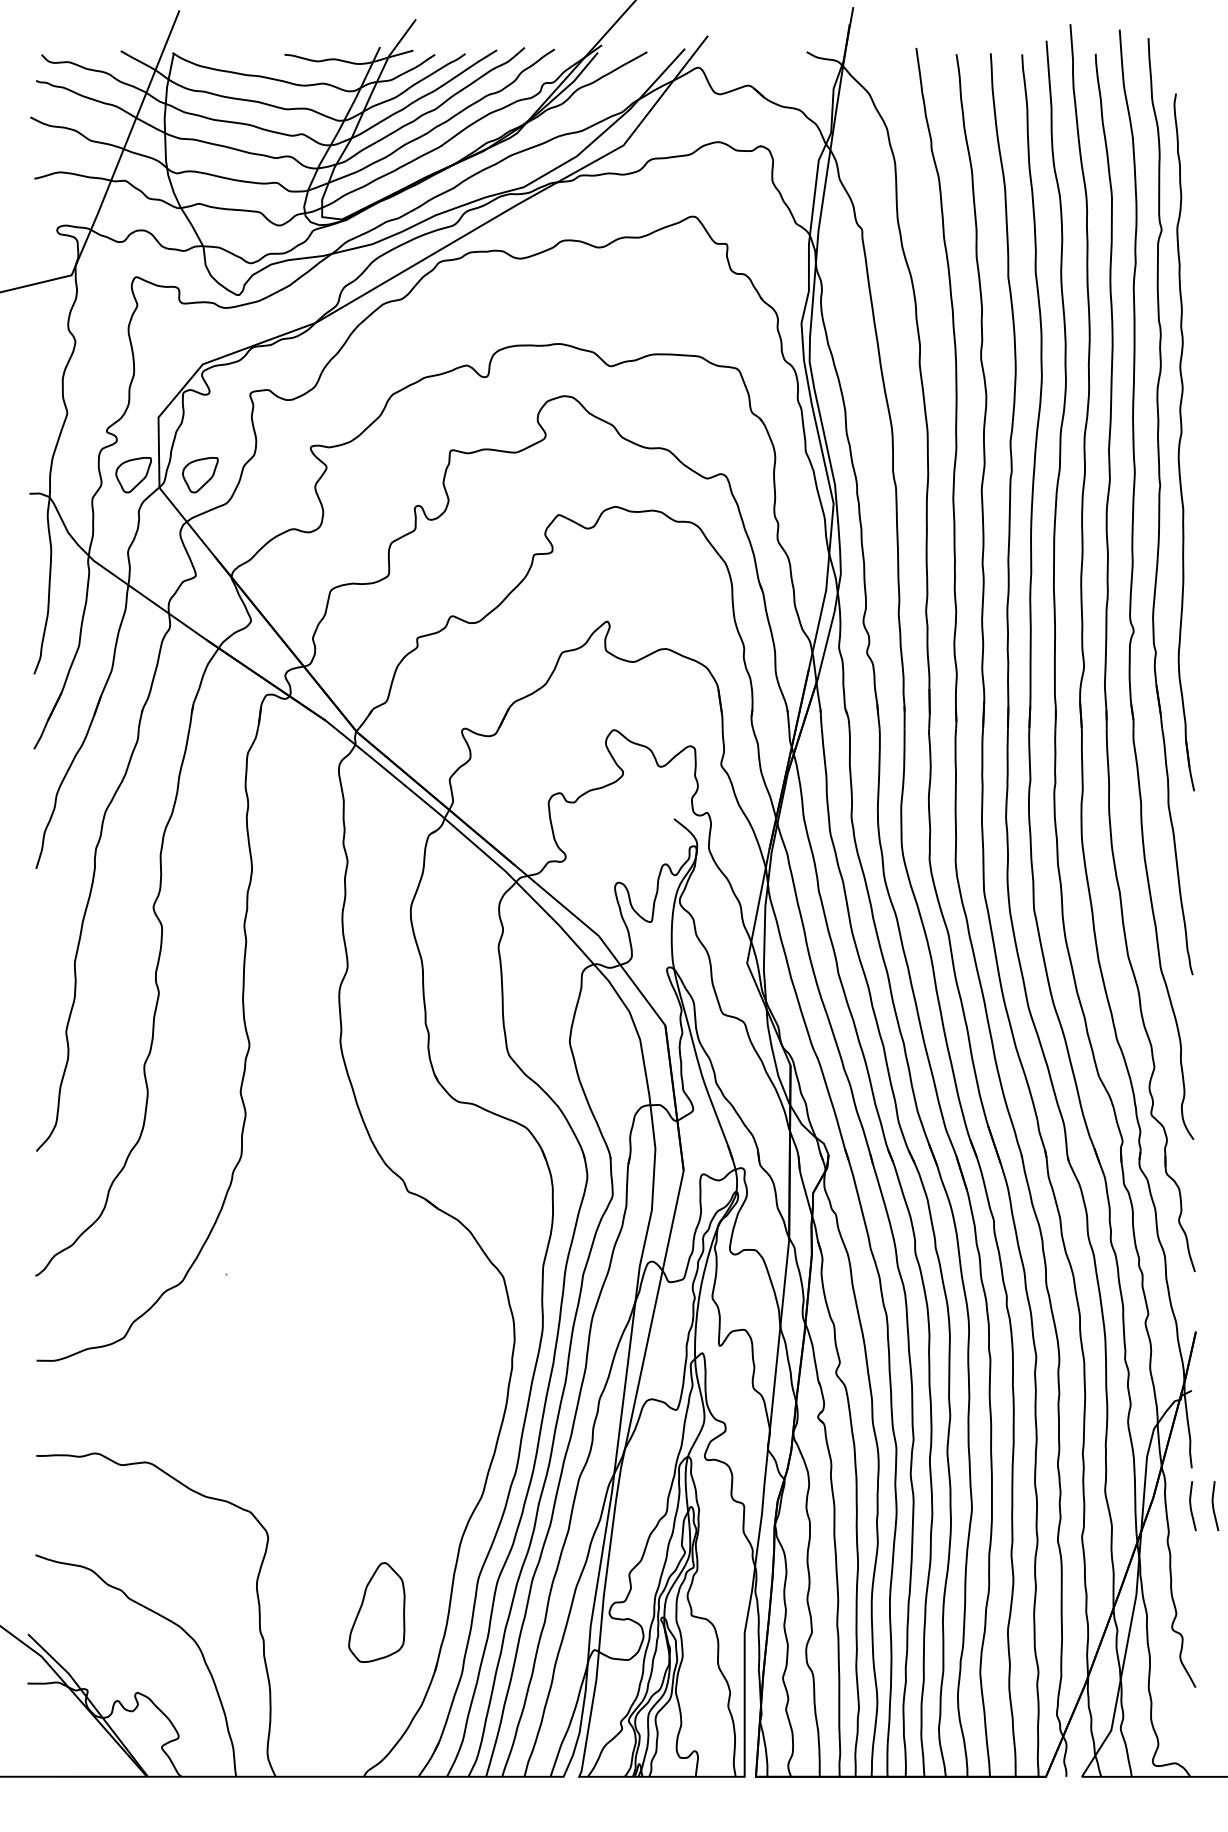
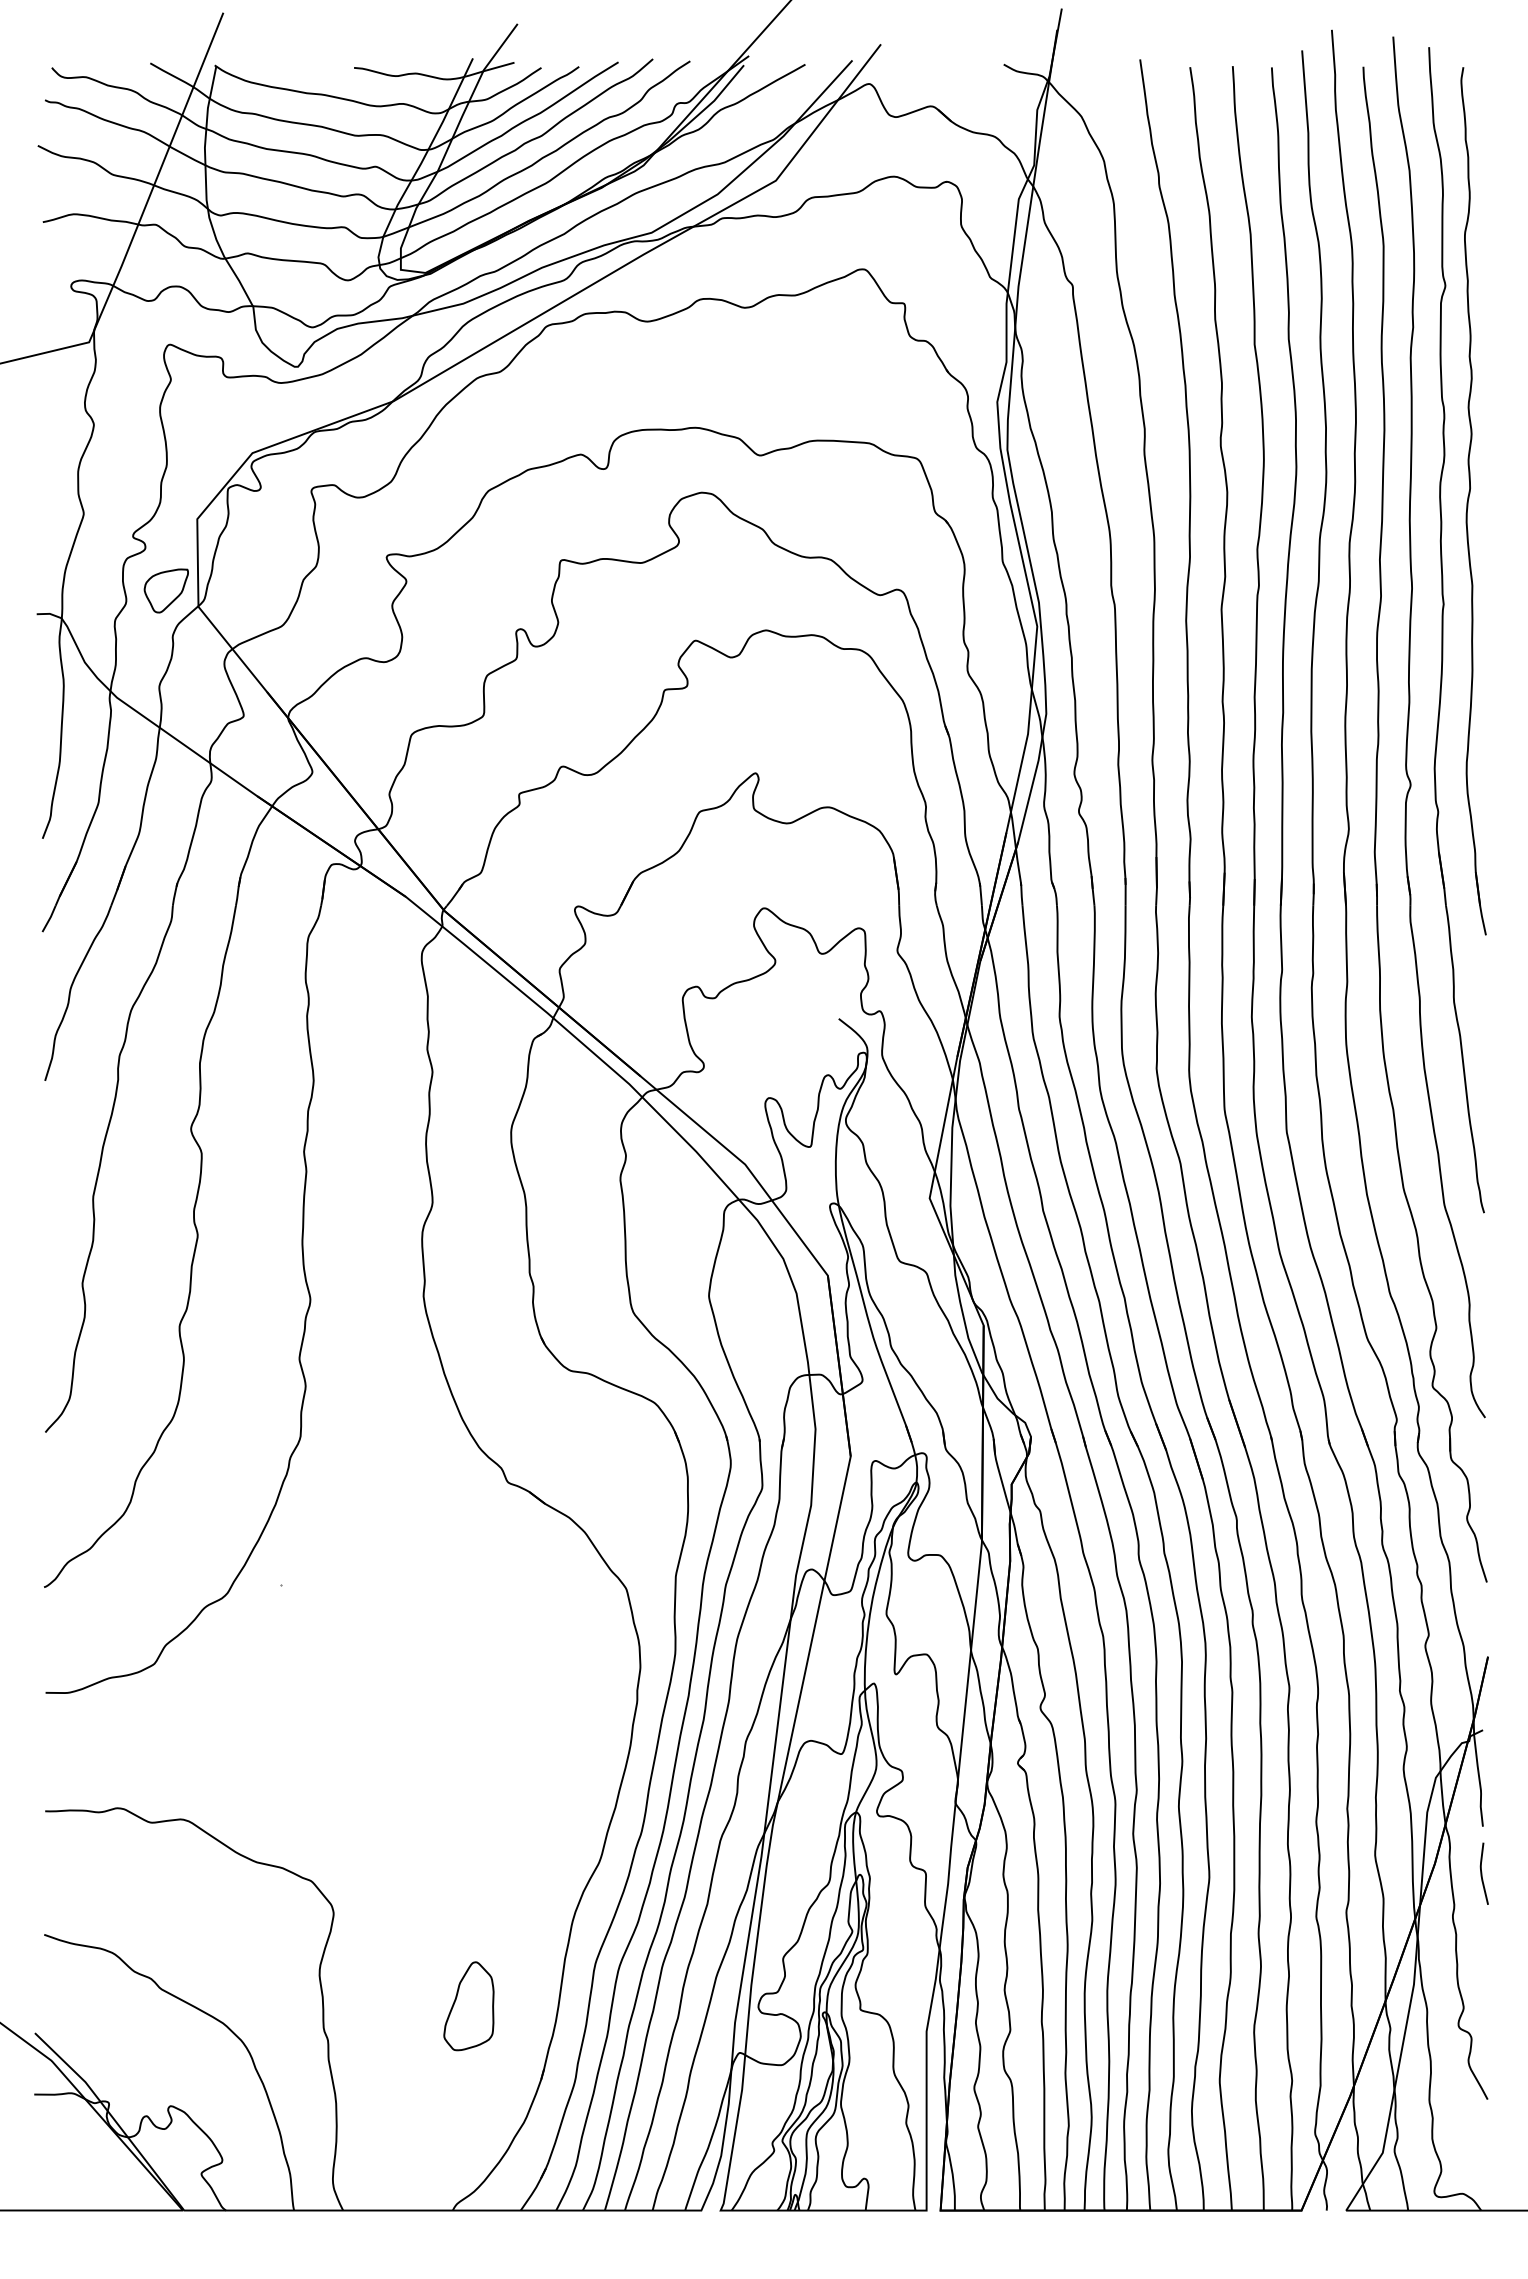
part: (1184, 442) -> (1473, 501), moved
part: (199, 474) -> (248, 590), removed
curve: (1213, 1505) -> (1510, 1873), removed
part: (376, 1612) -> (468, 2006), size x0.71

